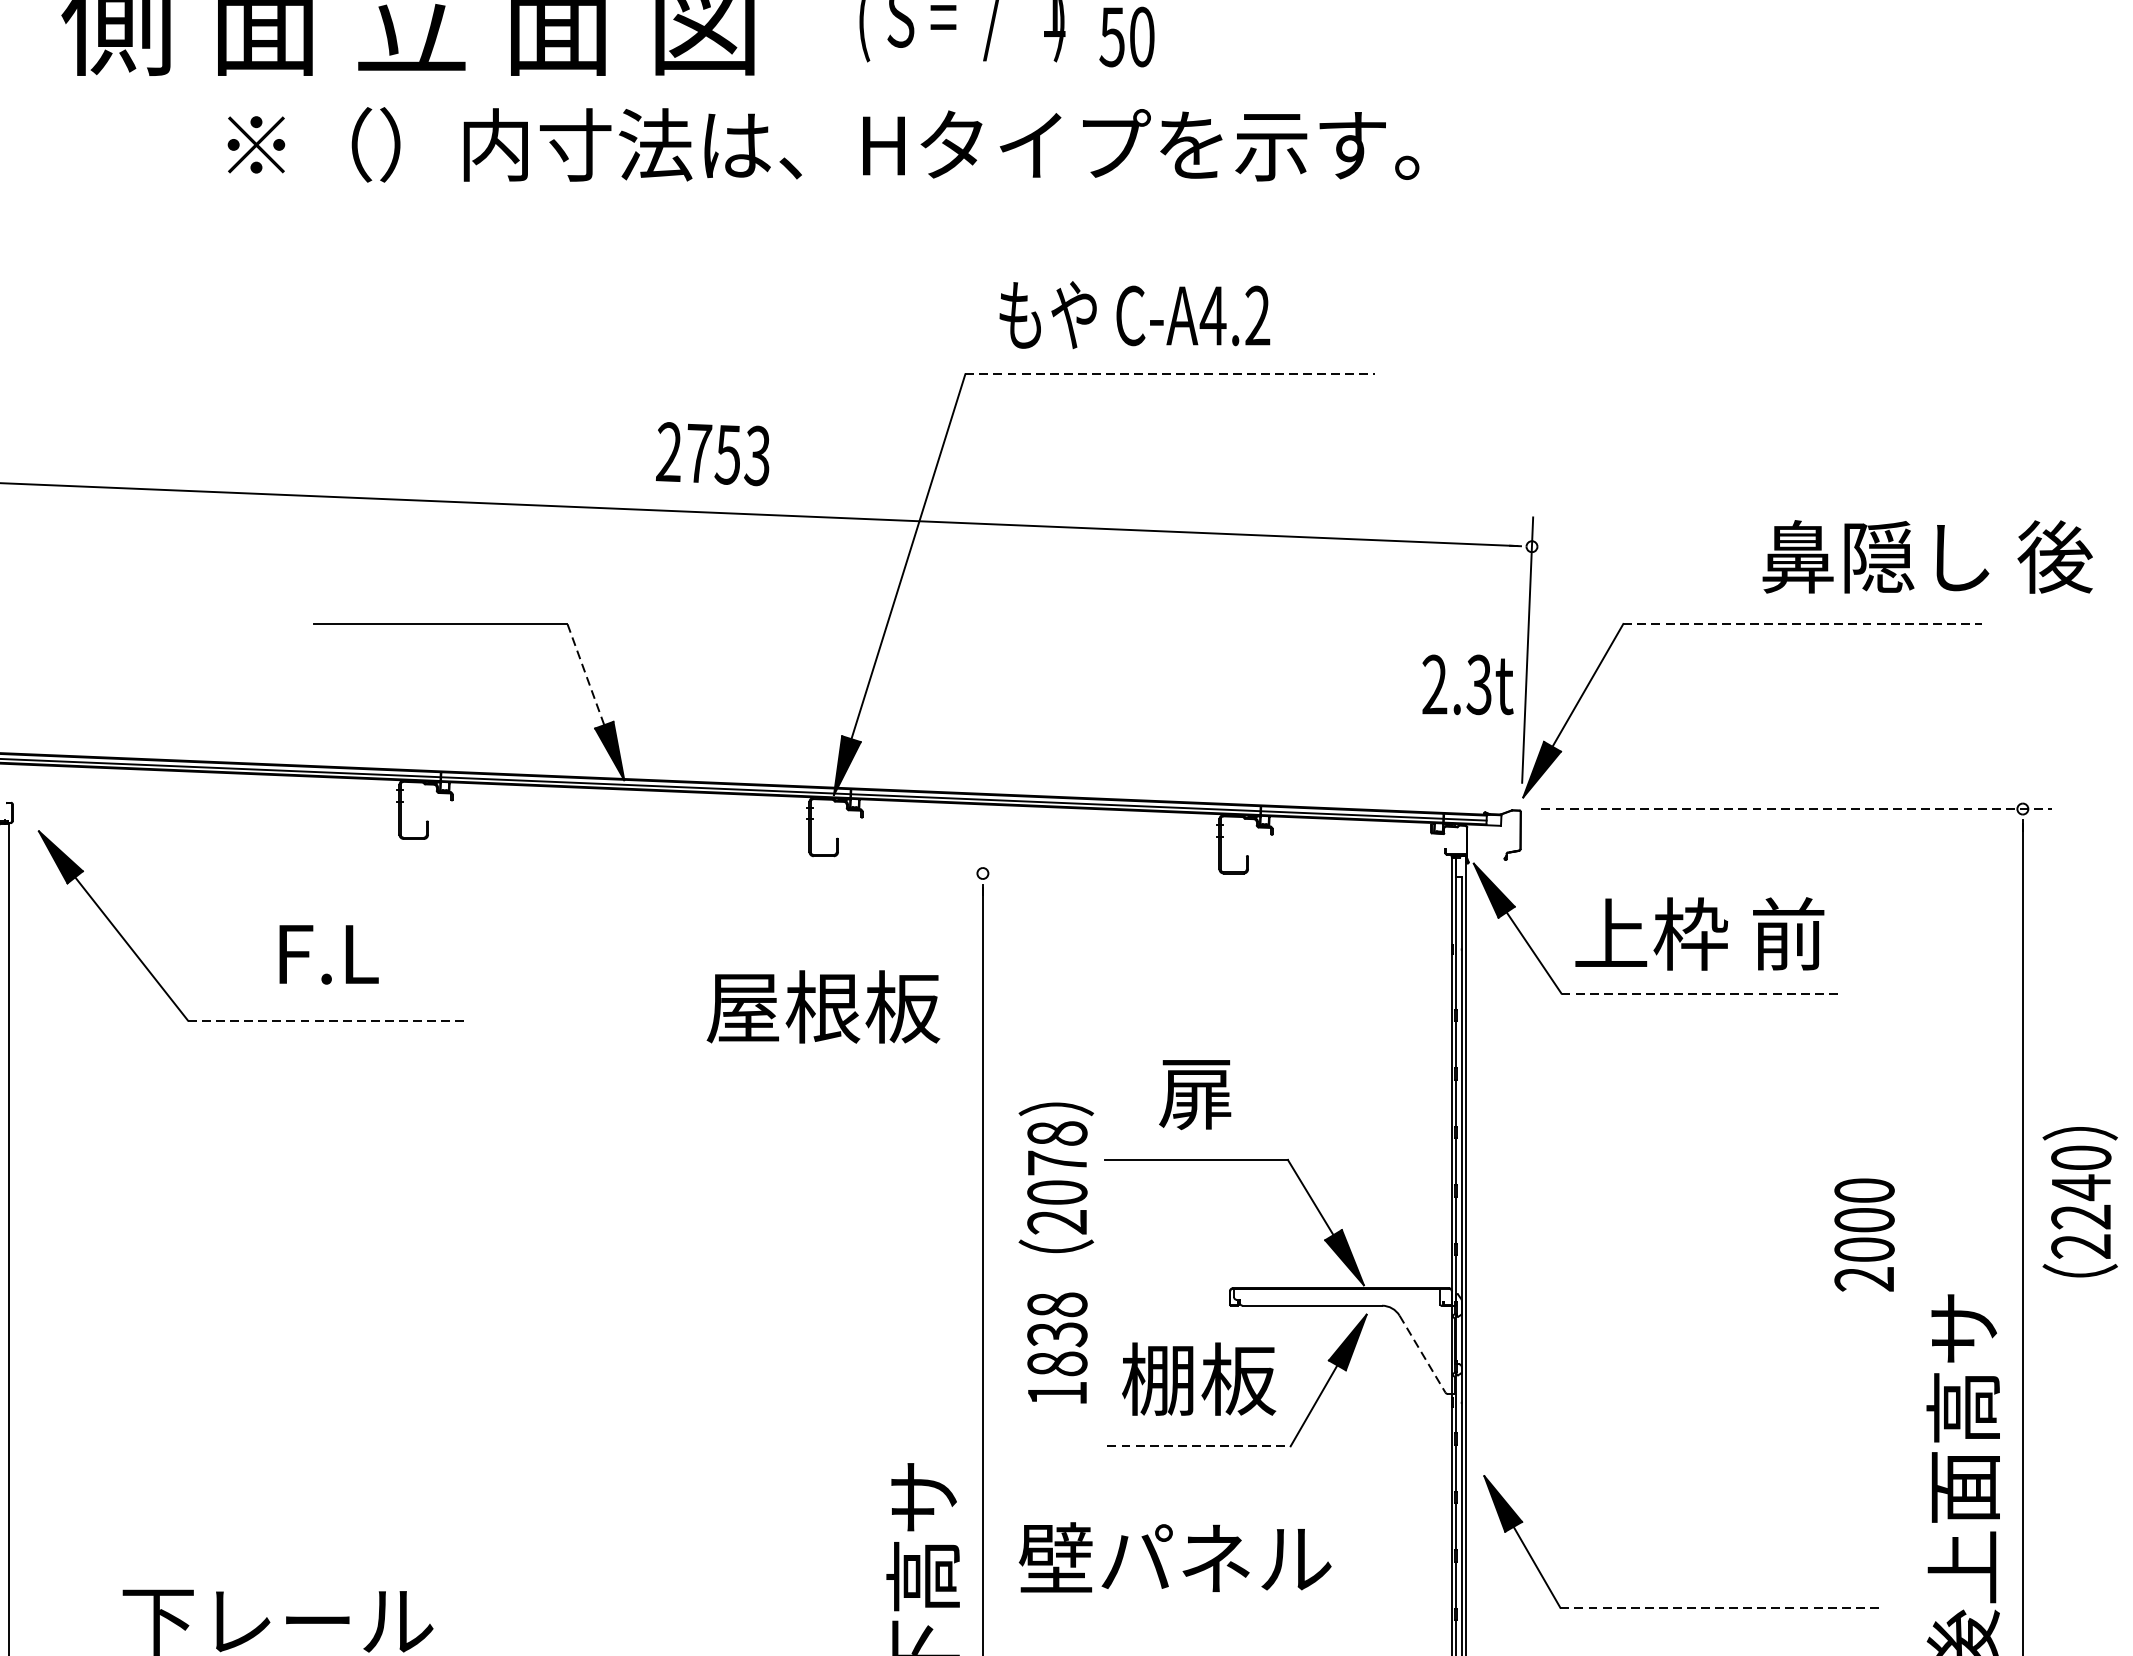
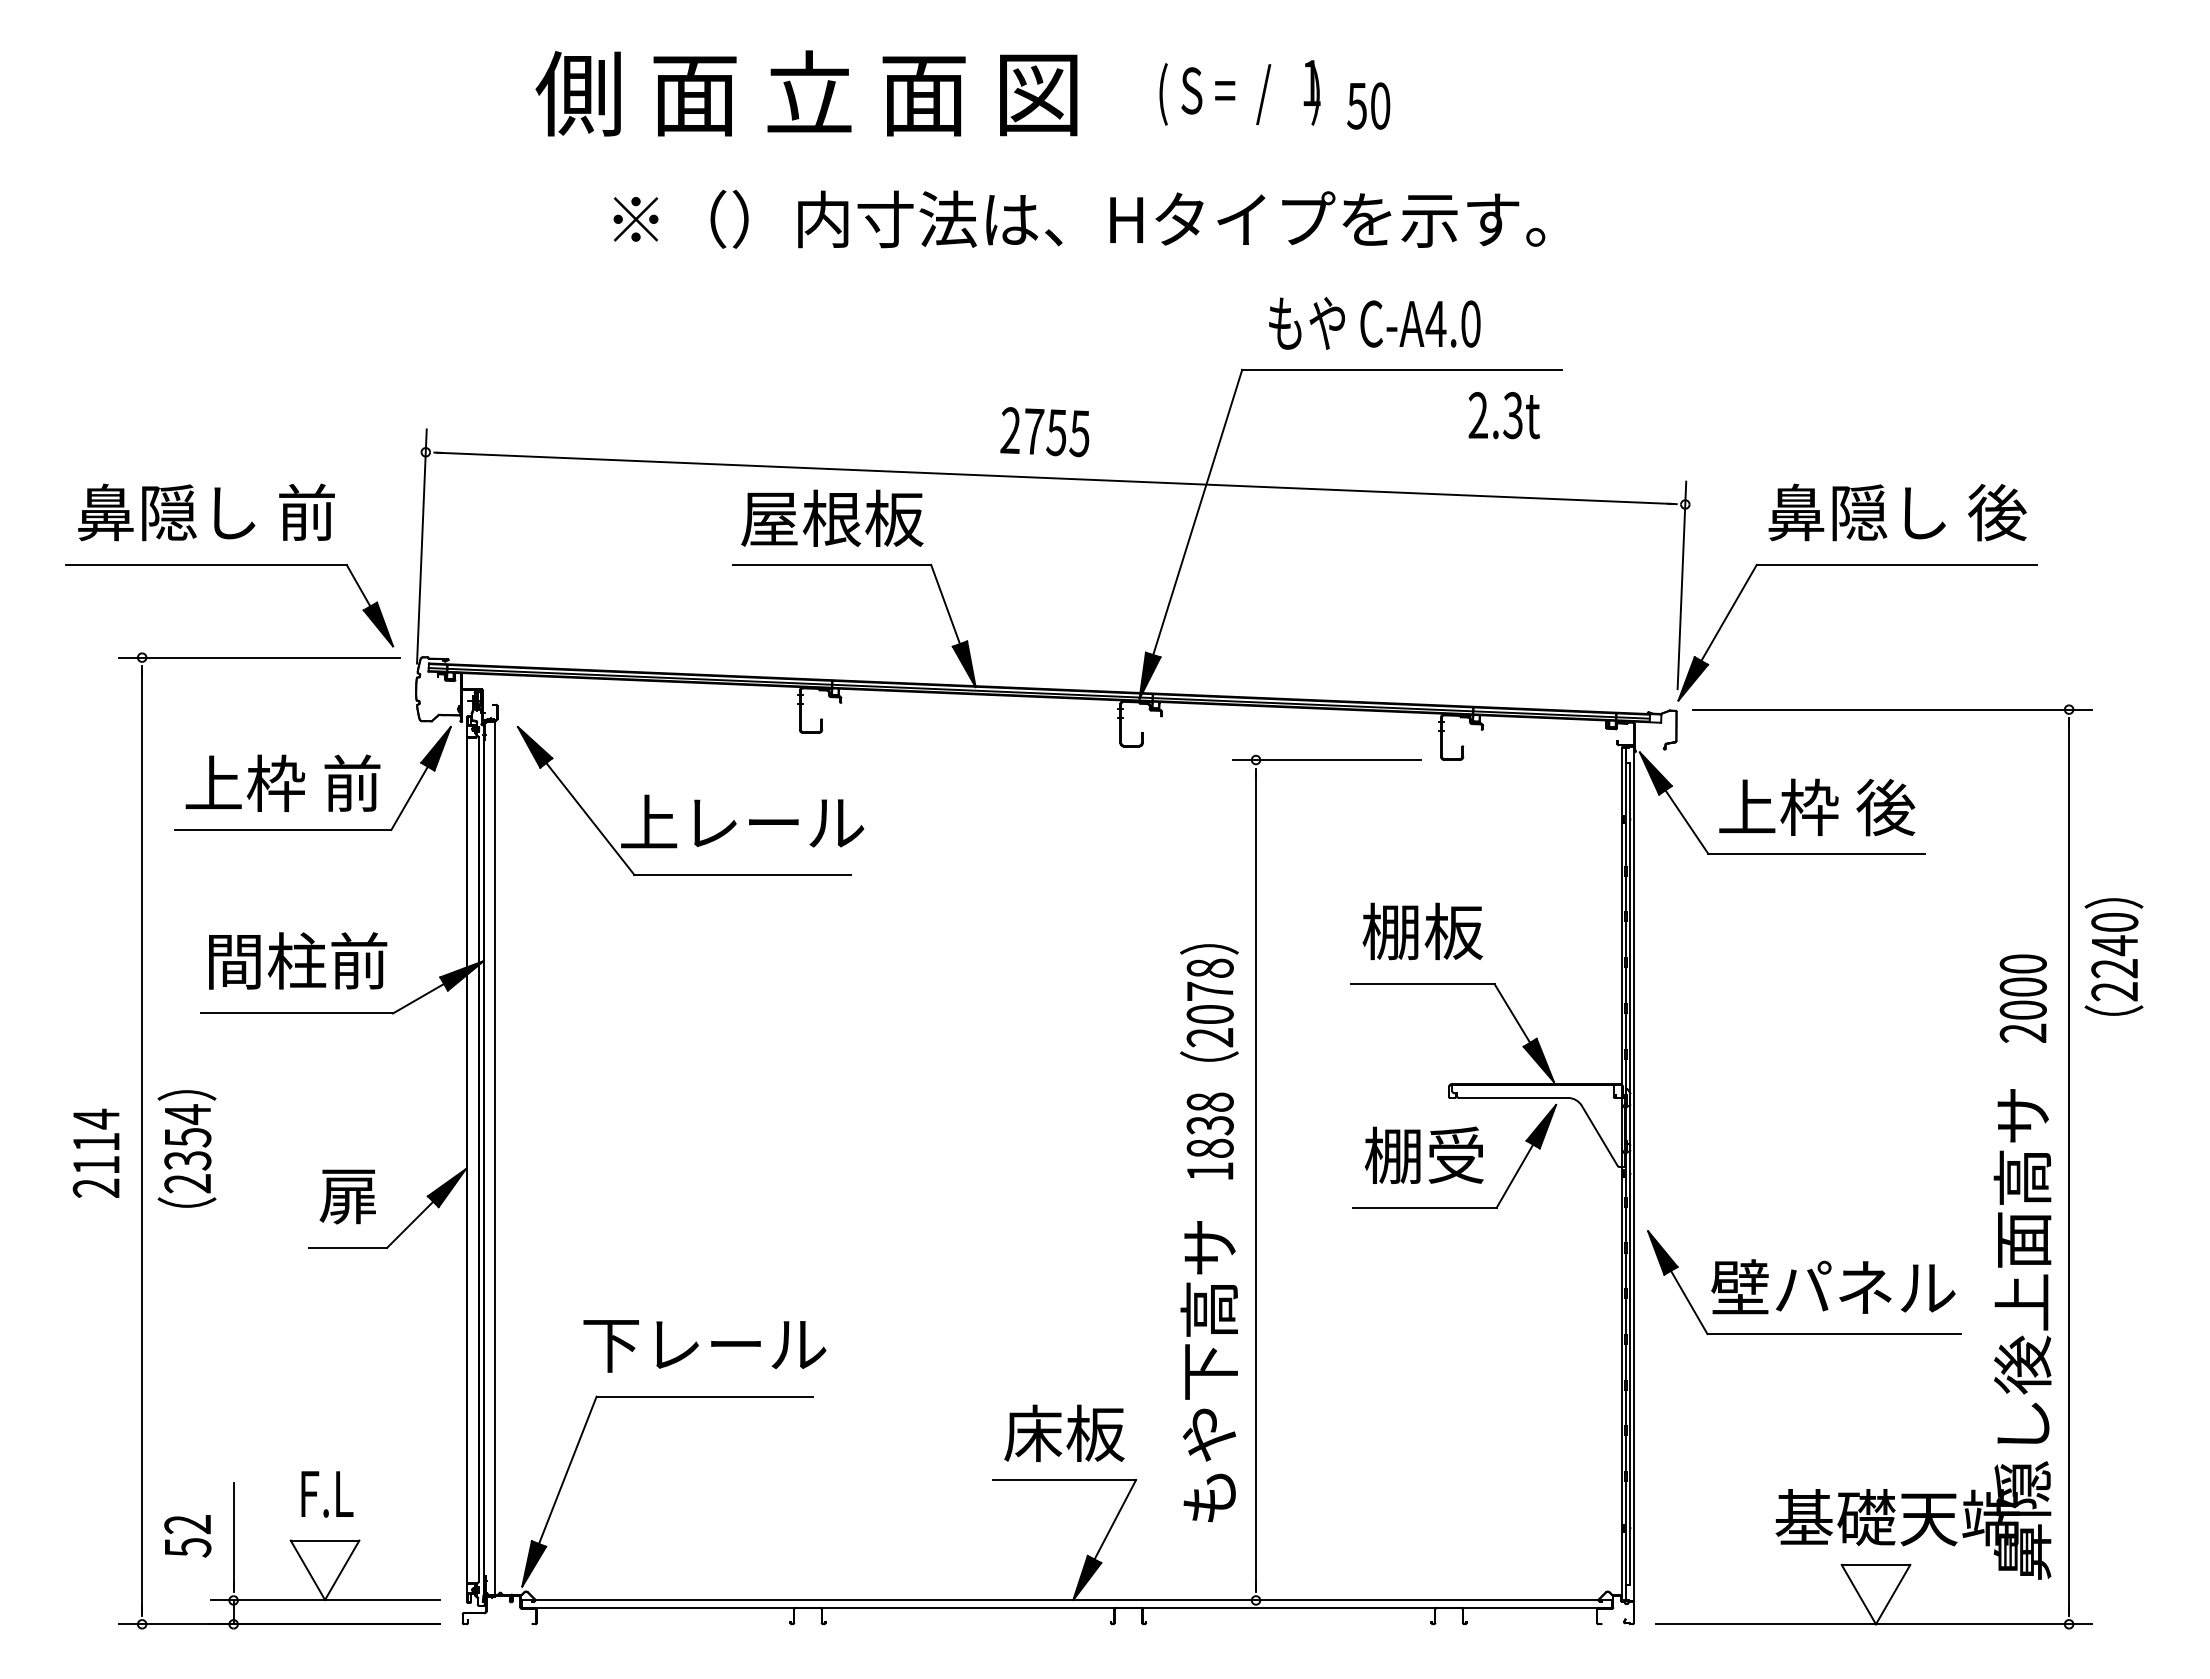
text: (823, 145) -> (1079, 219), moved
text: (1257, 315) -> (1470, 323), C-A4.2 -> C-A4.0
line: (1170, 374) -> (1402, 369), dashed -> solid
text: (757, 455) -> (1079, 433), 2753 -> 2755
text: (1927, 556) -> (1897, 512), moved
line: (1803, 623) -> (1897, 564), dashed -> solid
line: (585, 674) -> (945, 604), dashed -> solid
text: (1466, 684) -> (1503, 415), moved
line: (1796, 808) -> (1892, 709), dashed -> solid
line: (1074, 874) -> (1327, 760), added
text: (1788, 934) -> (1885, 807), 上枠 前 -> 上枠 後
text: (326, 952) -> (742, 821), F.L -> 上レール
line: (1701, 993) -> (1817, 853), dashed -> solid
text: (823, 1005) -> (832, 517), moved
line: (327, 1021) -> (743, 875), dashed -> solid
text: (1195, 1092) -> (1422, 931), 扉 -> 棚板
text: (2079, 1201) -> (2113, 956), moved
text: (1863, 1234) -> (2022, 998), moved
text: (1056, 1252) -> (1209, 1061), moved
line: (1423, 1354) -> (1600, 1136), dashed -> solid
text: (1239, 1378) -> (1456, 1154), 棚板 -> 棚受
line: (1199, 1445) -> (1425, 1207), dashed -> solid
text: (1175, 1557) -> (1833, 1286), moved
line: (1722, 1608) -> (1834, 1334), dashed -> solid

